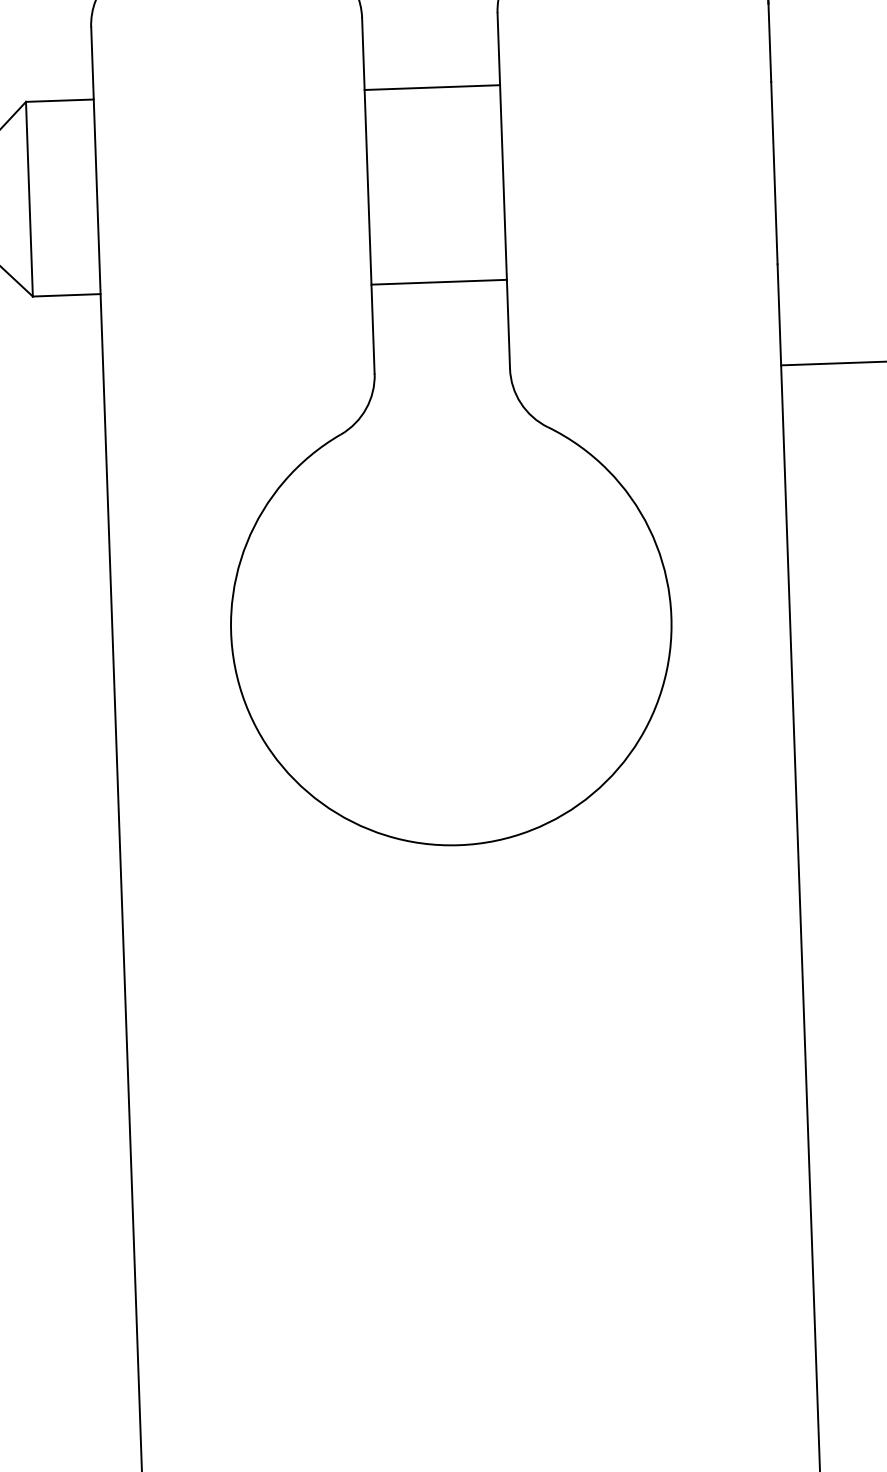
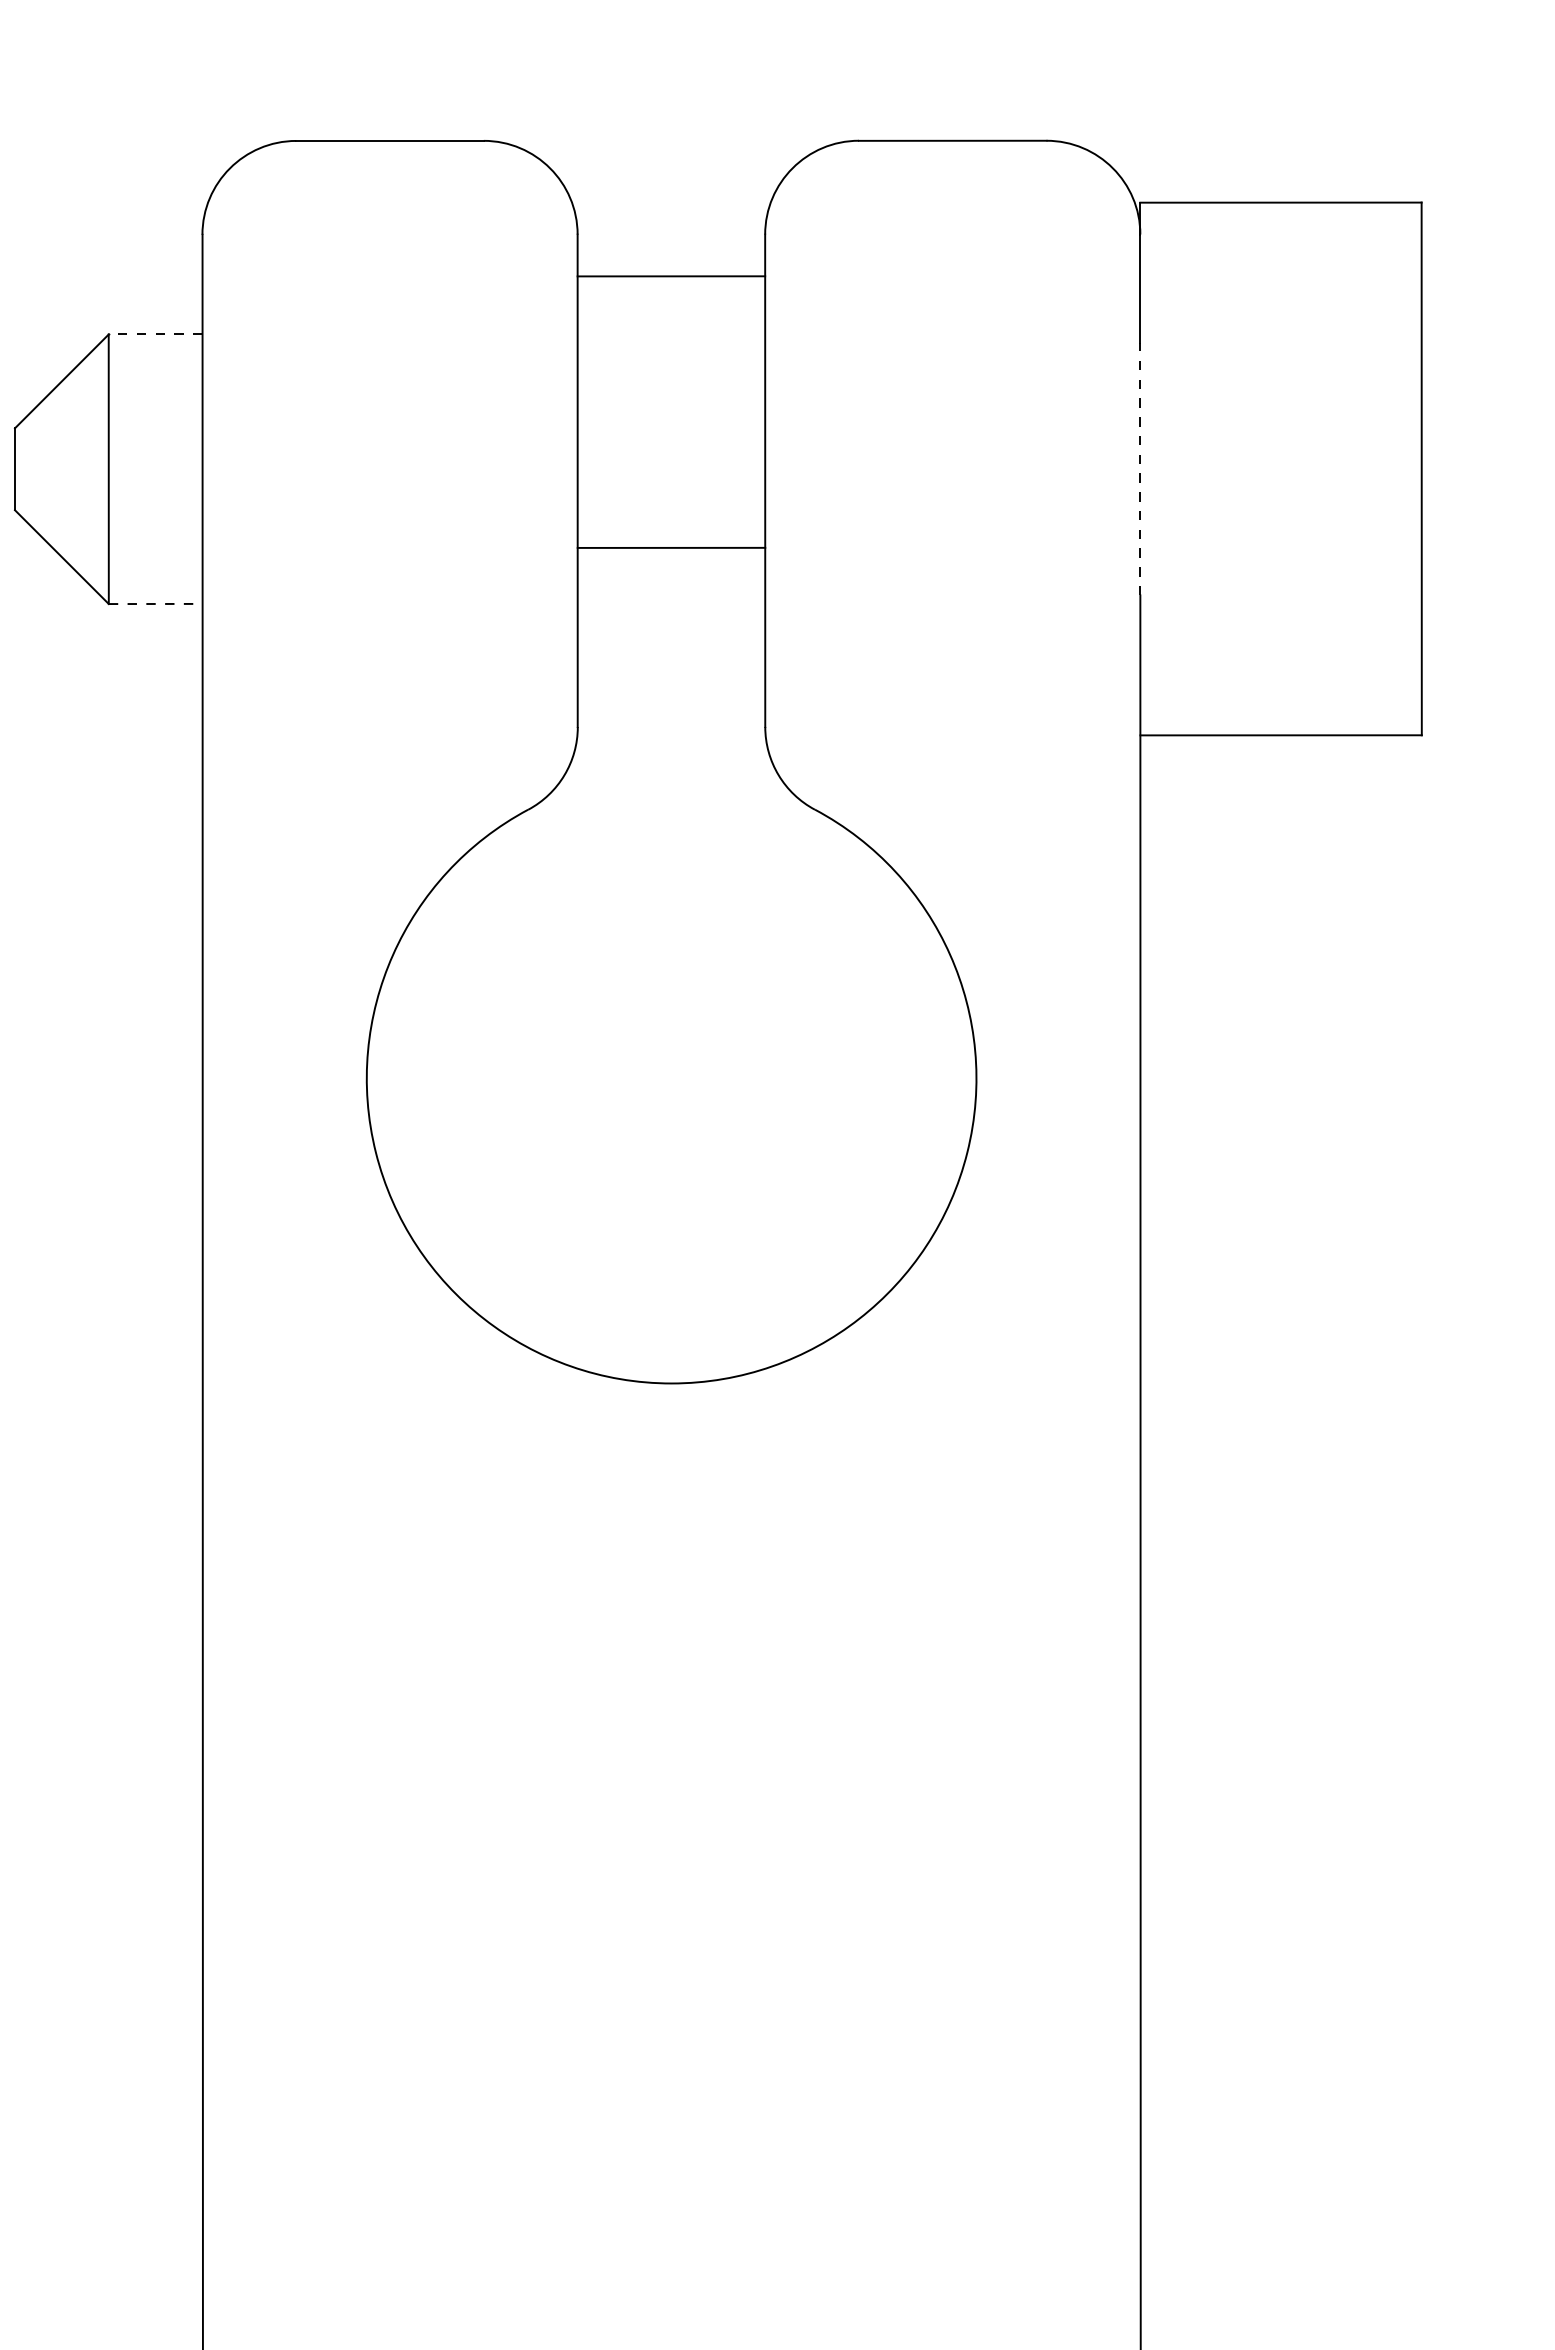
line: (432, 87) -> (671, 276), moved
line: (59, 100) -> (155, 334), solid -> dashed
line: (774, 172) -> (1140, 468), solid -> dashed
line: (439, 281) -> (671, 547), moved
line: (66, 294) -> (155, 603), solid -> dashed

